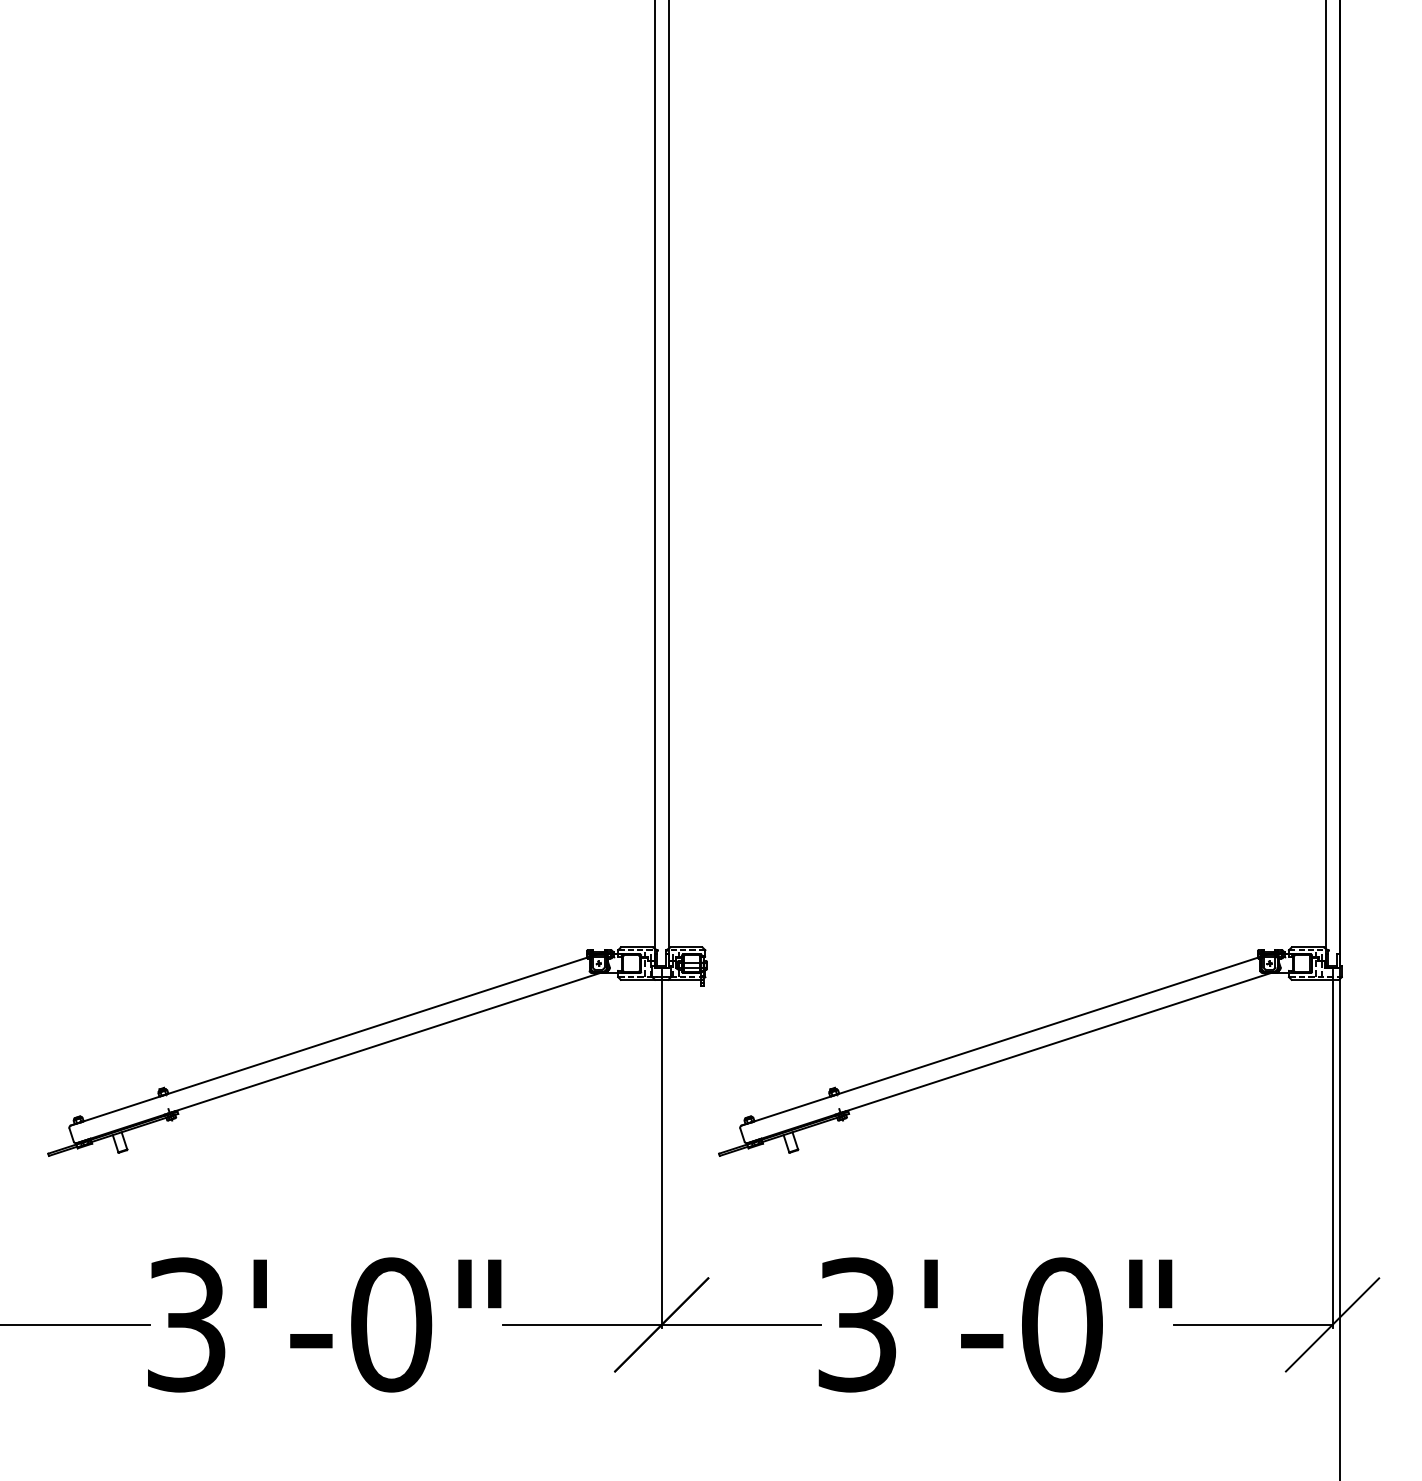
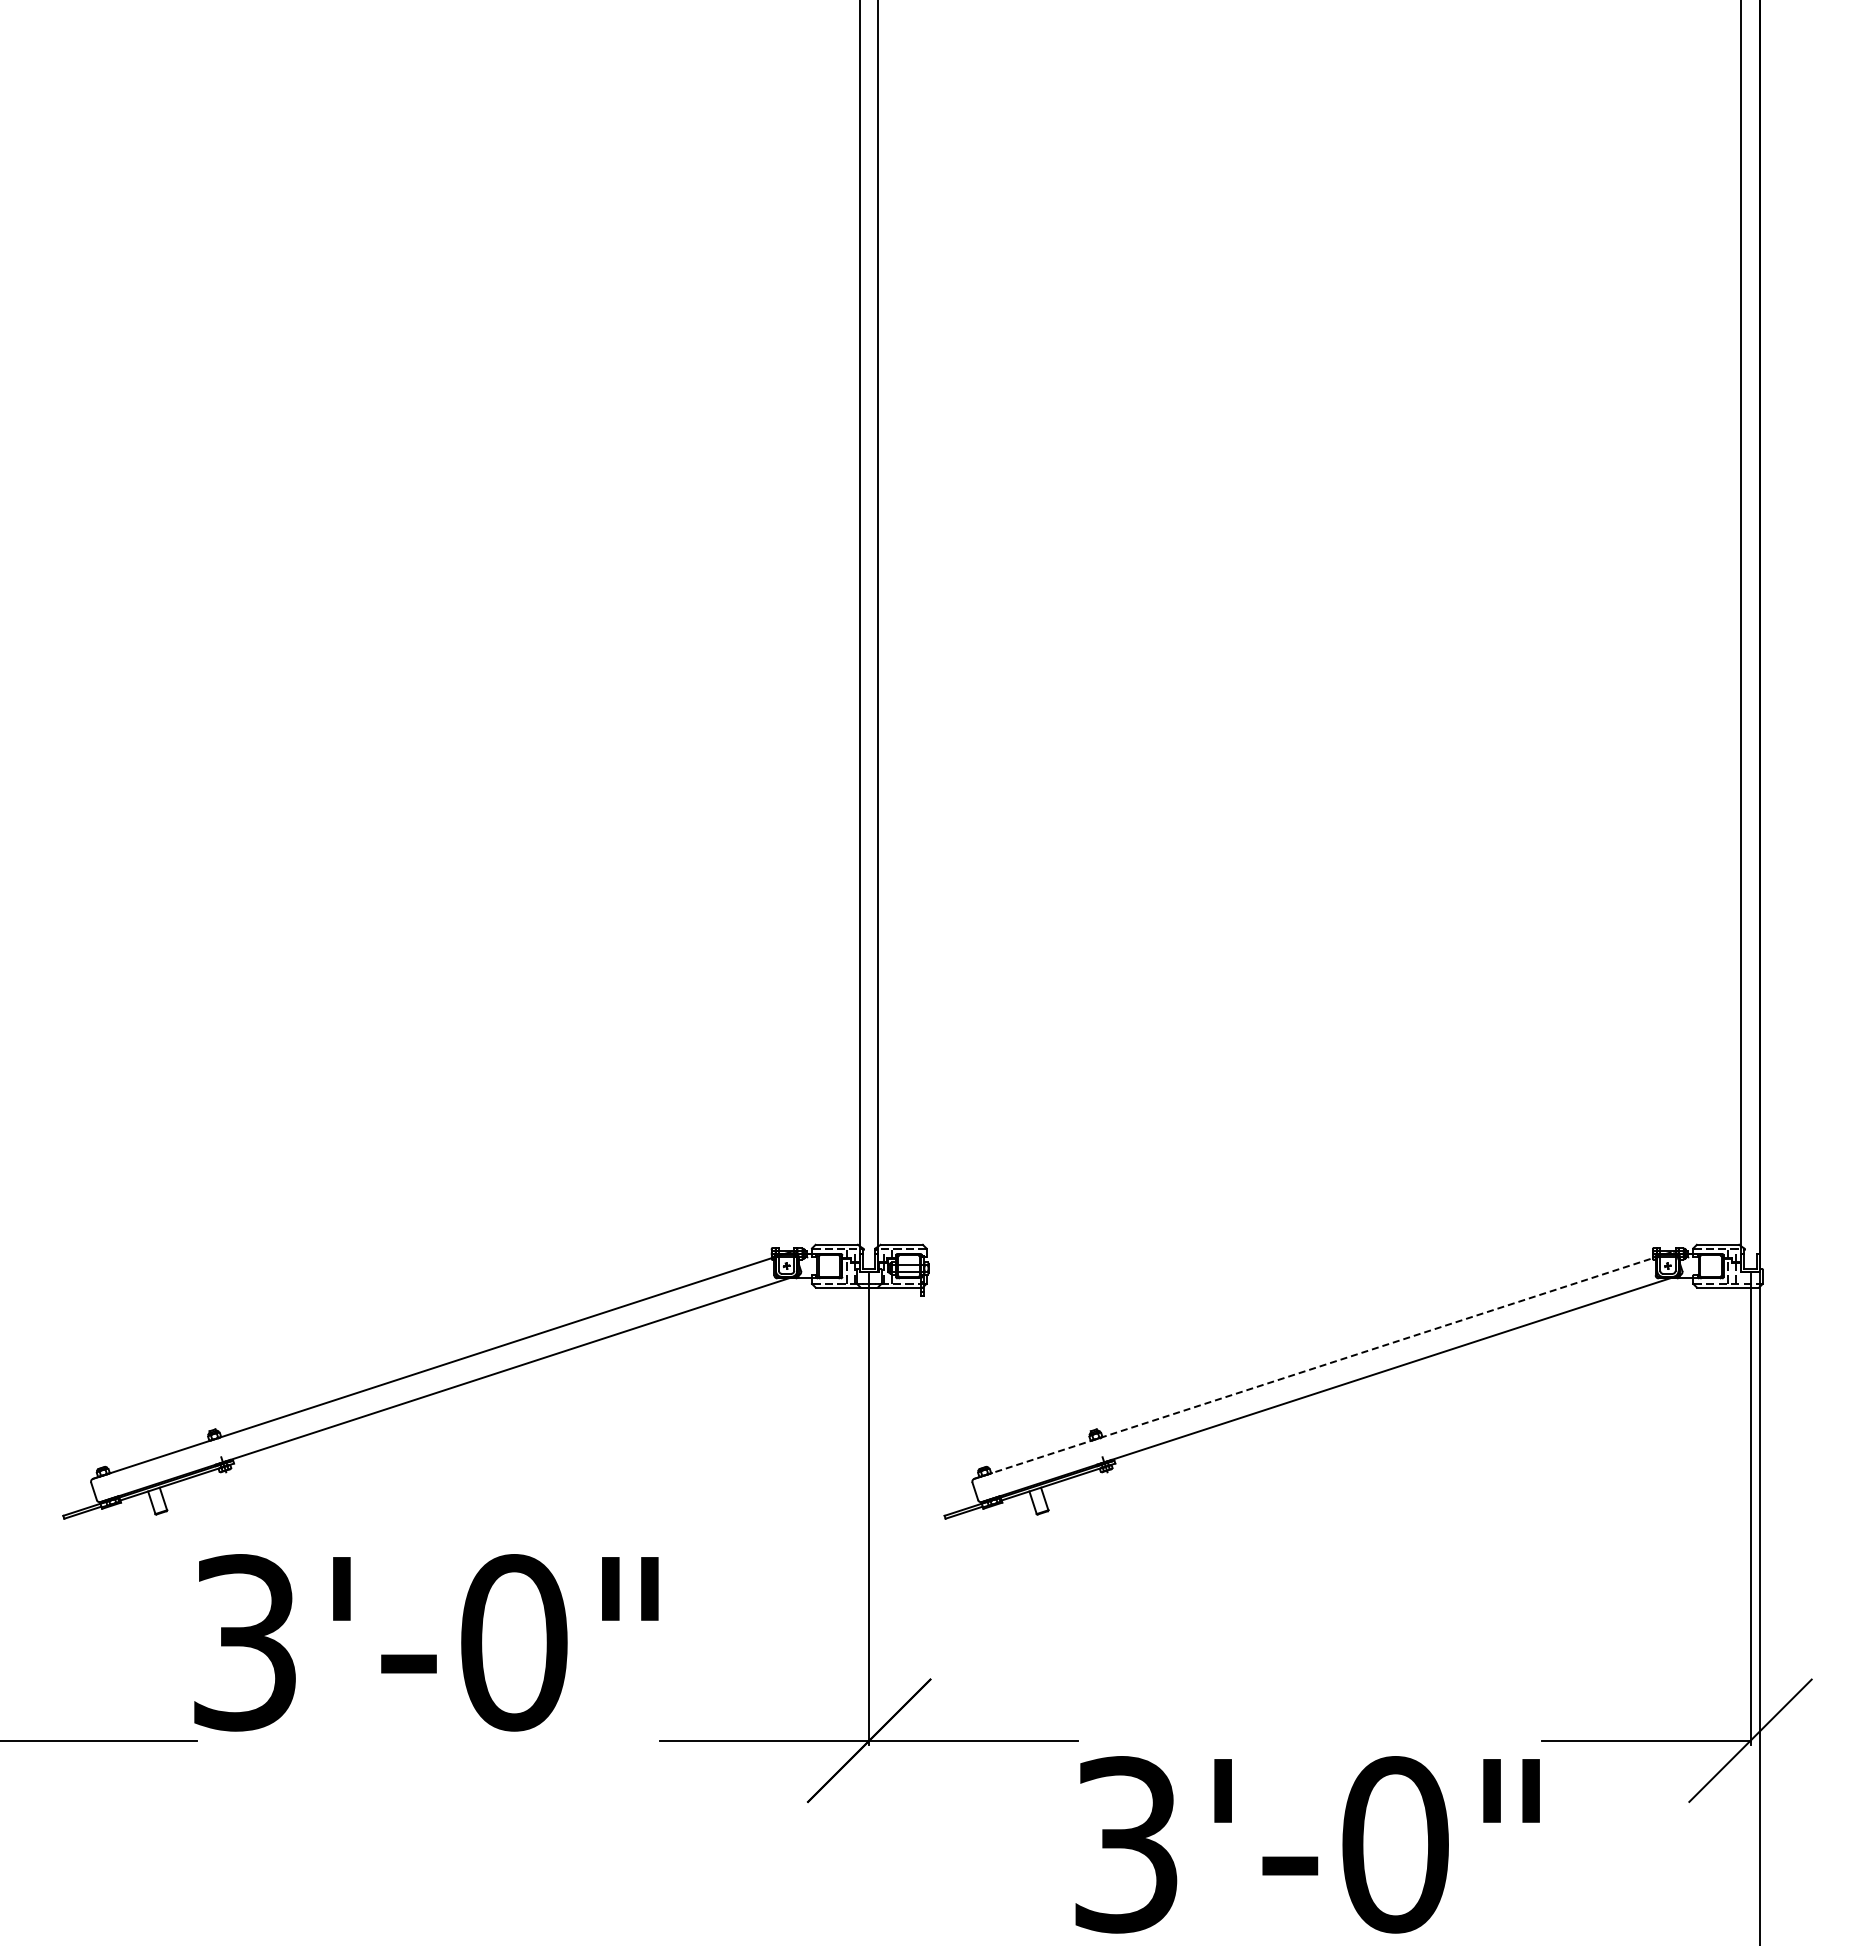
line: (1008, 1039) -> (1324, 1365), solid -> dashed
text: (324, 1324) -> (426, 1642), moved
text: (995, 1324) -> (1307, 1844), moved

